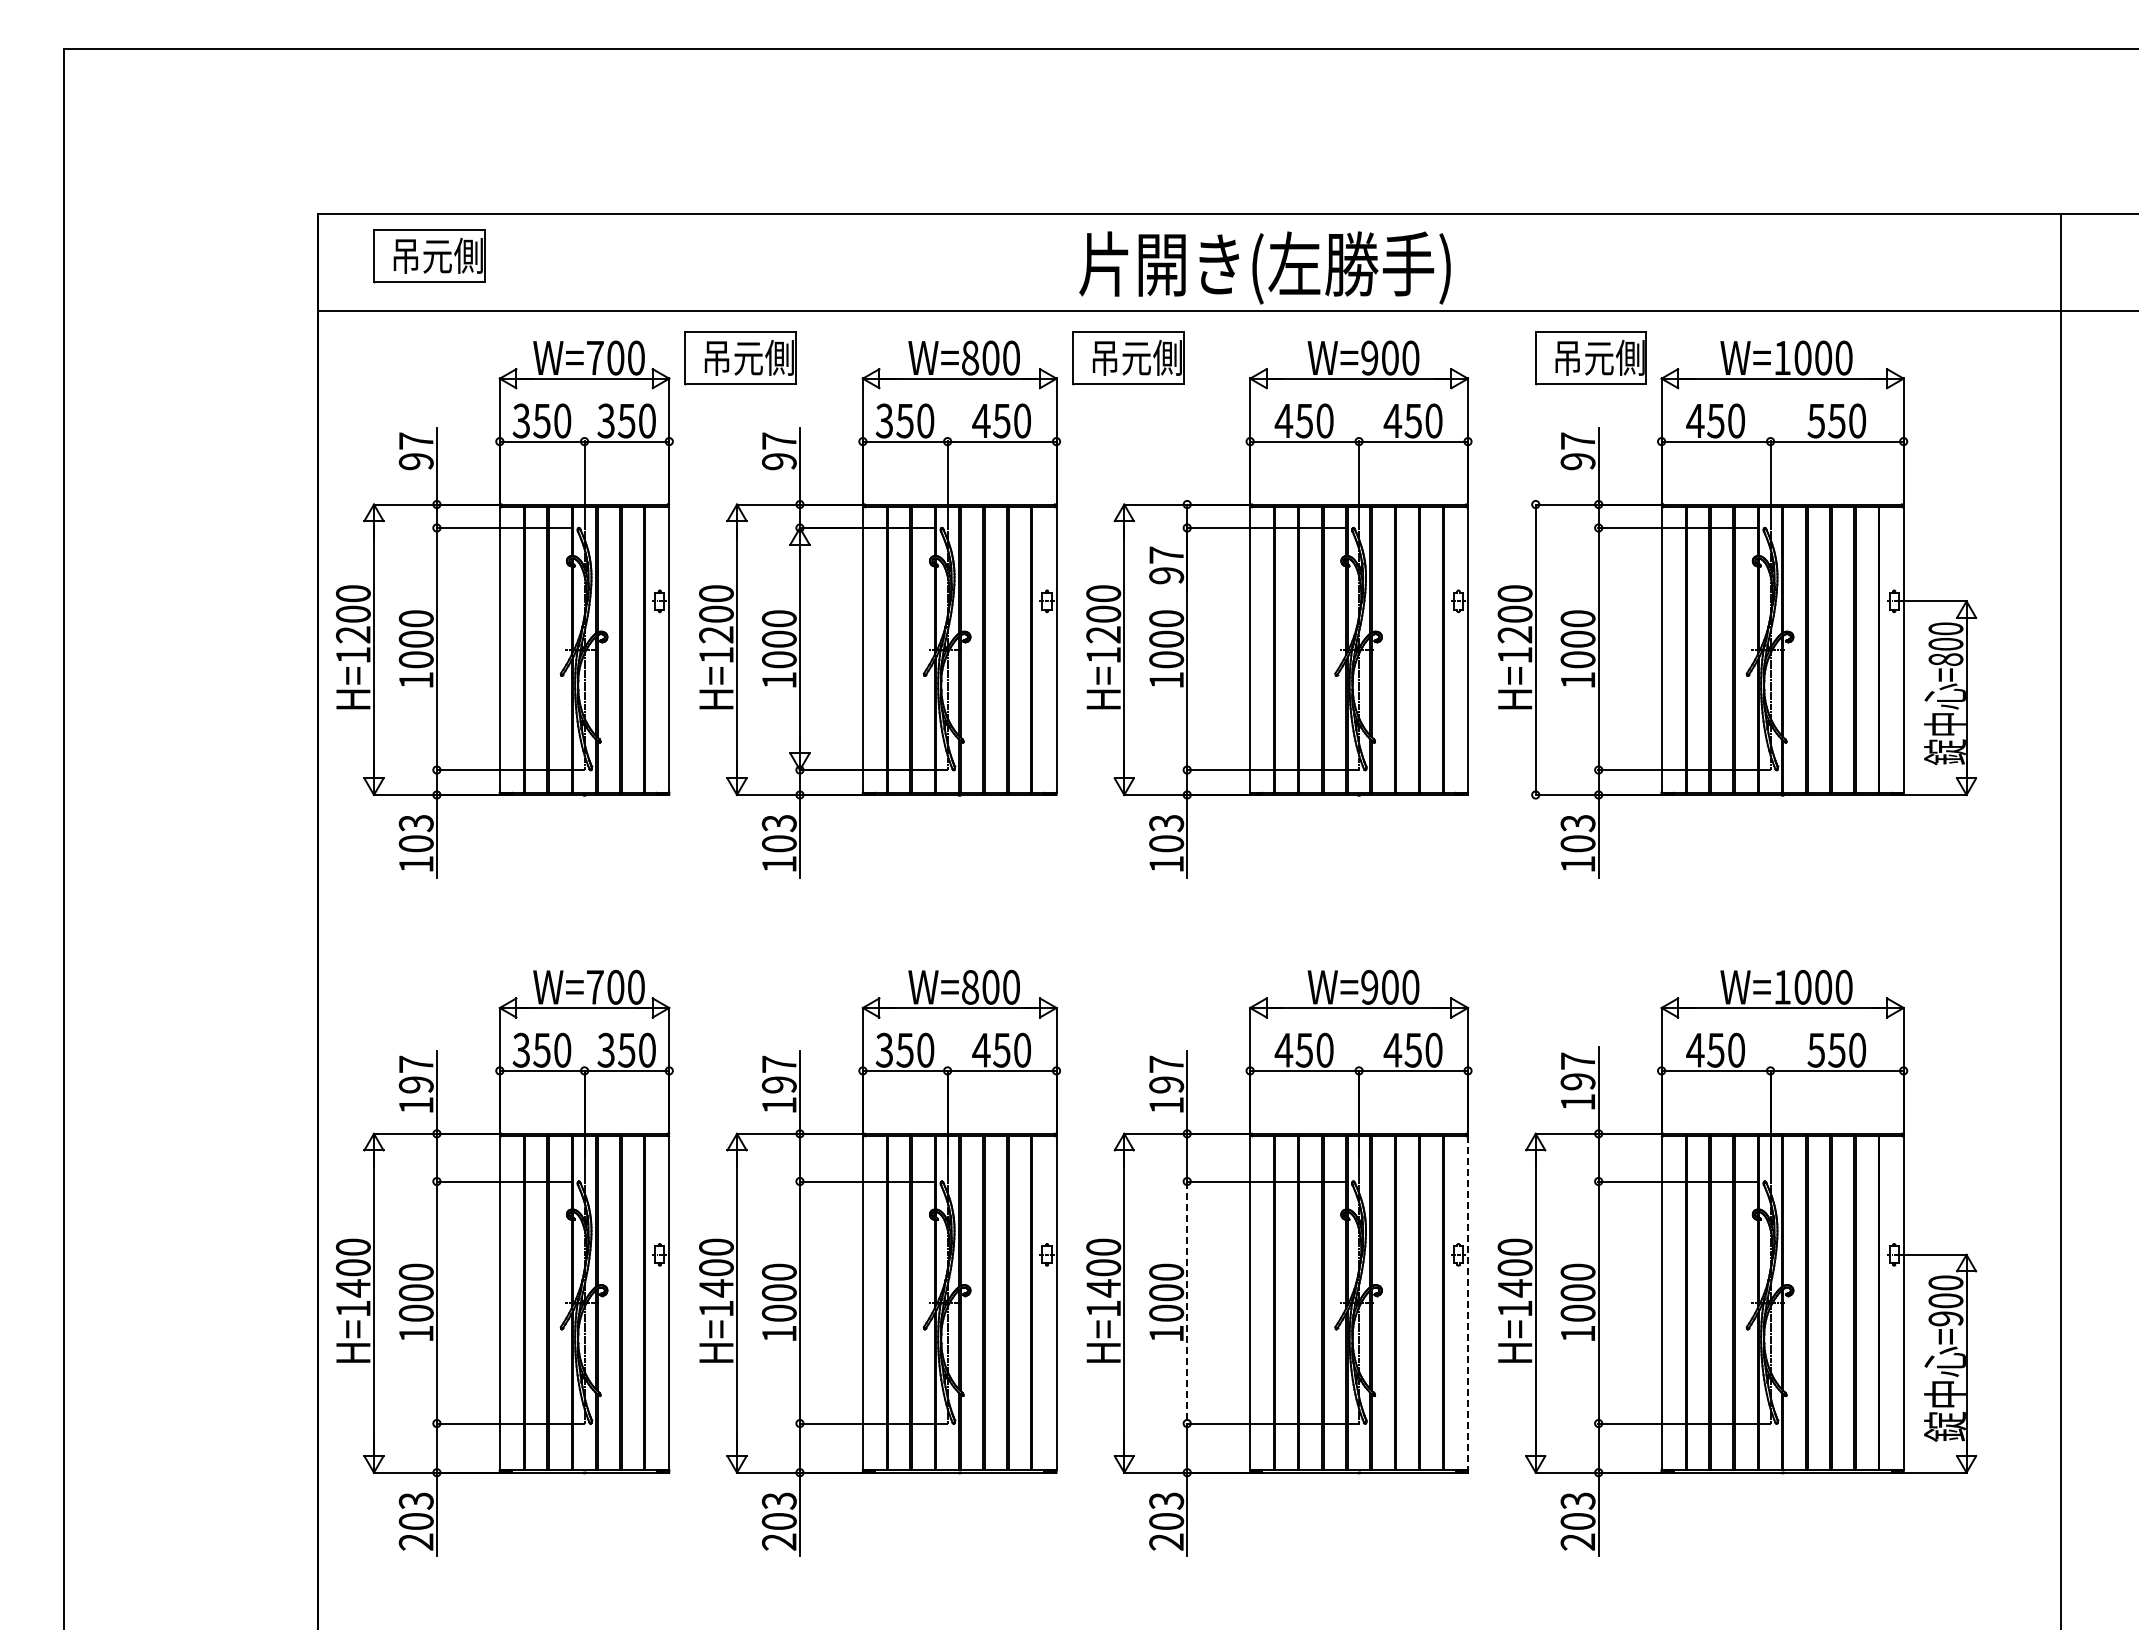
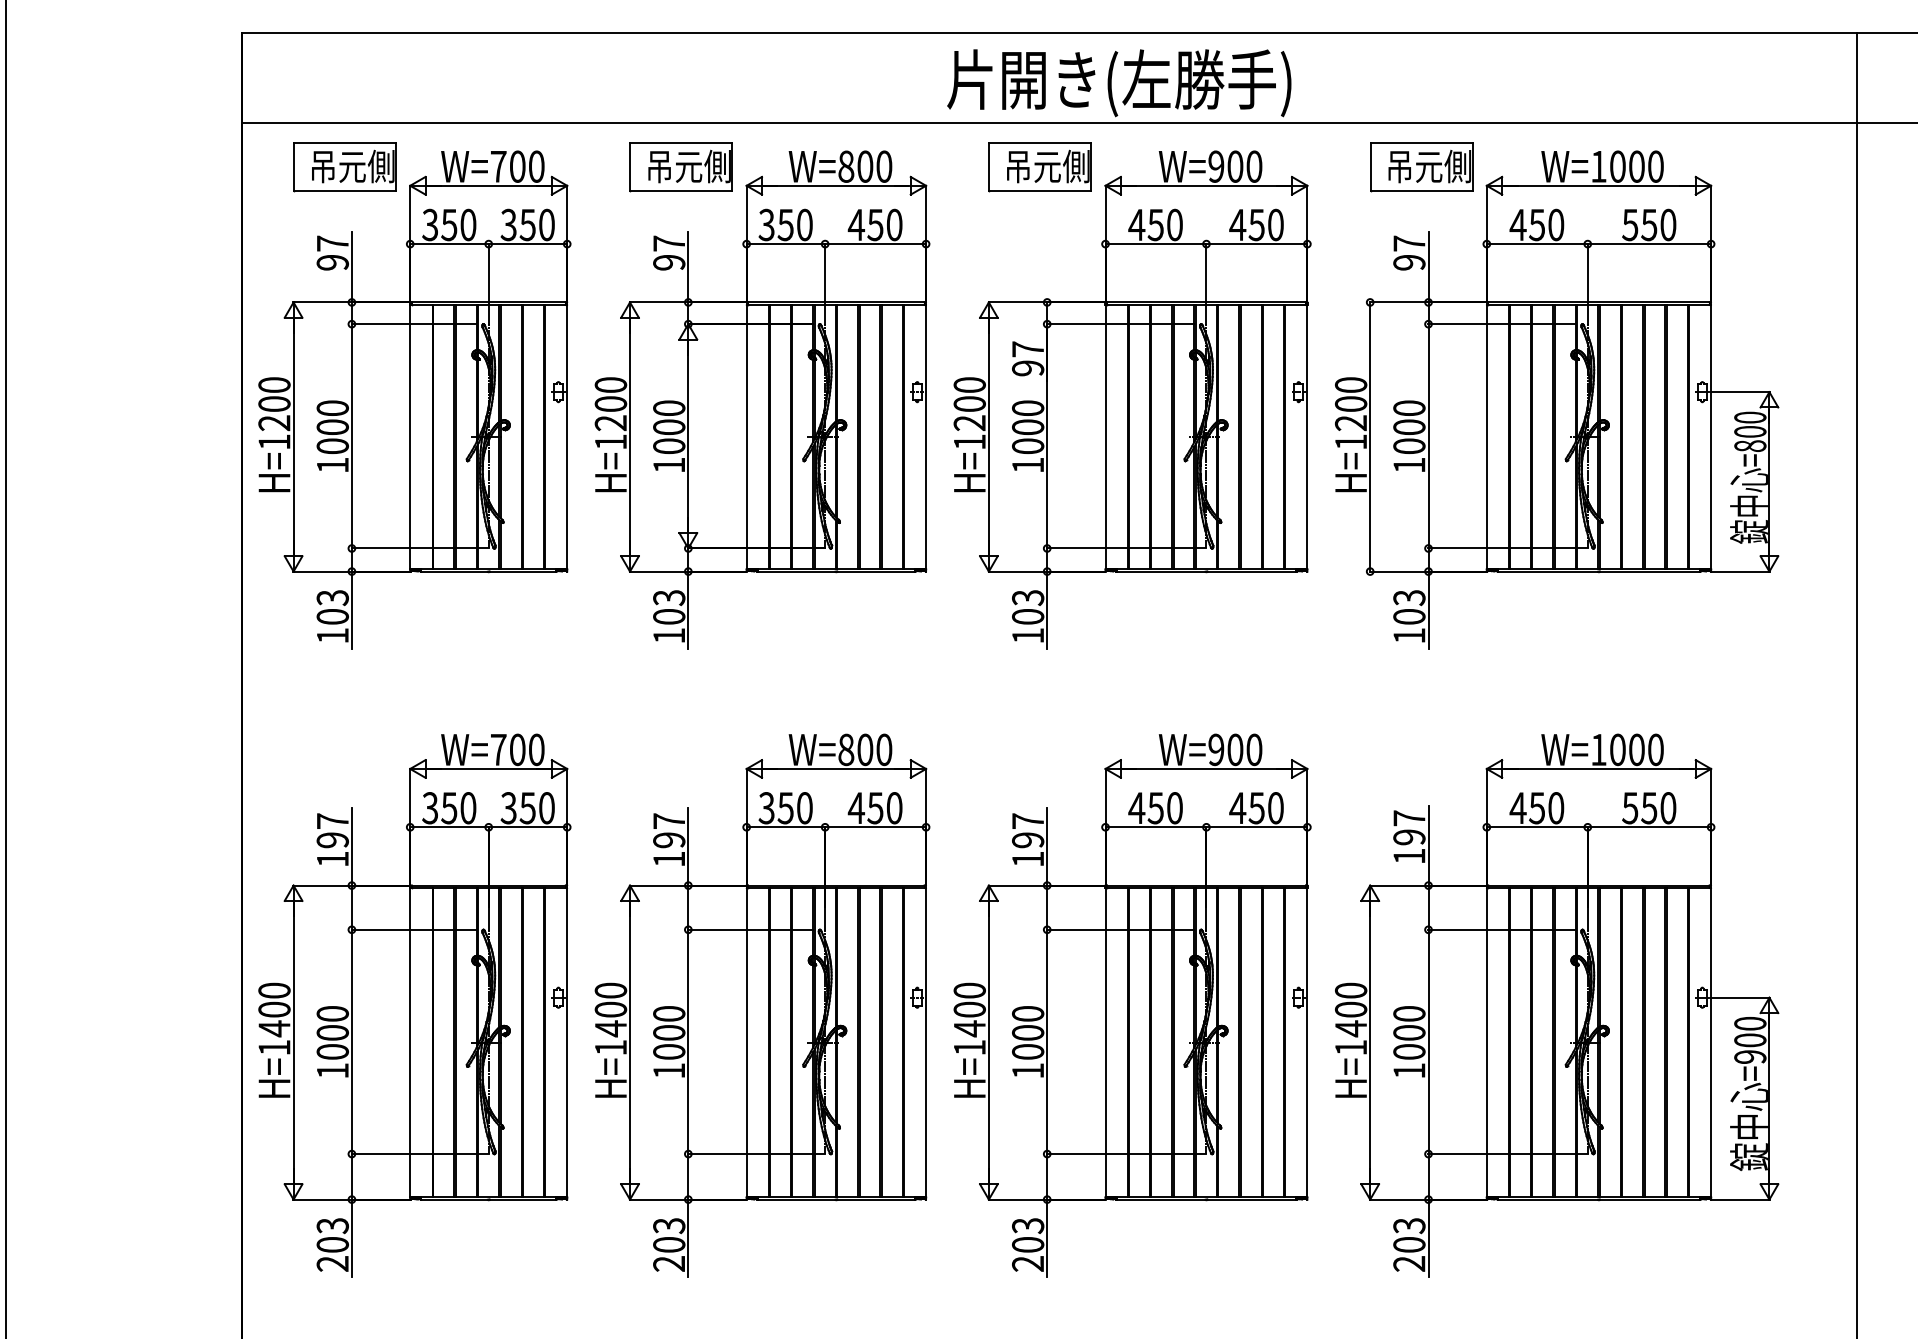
part: (429, 256) -> (345, 167), moved
part: (740, 358) -> (681, 167), moved
part: (1128, 358) -> (1040, 167), moved
line: (1187, 1303) -> (1047, 1042), dashed -> solid
line: (1467, 1303) -> (1306, 1042), dashed -> solid

